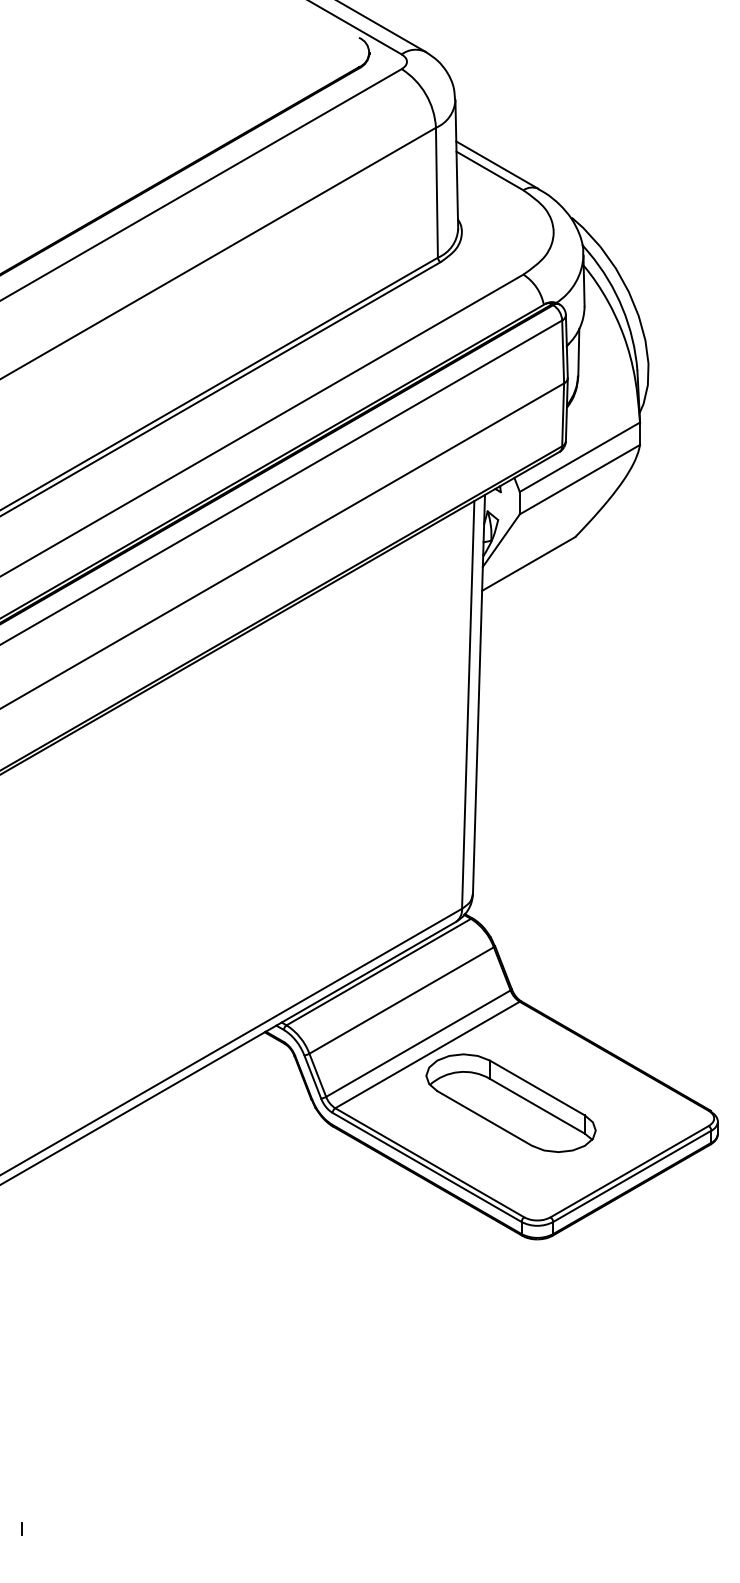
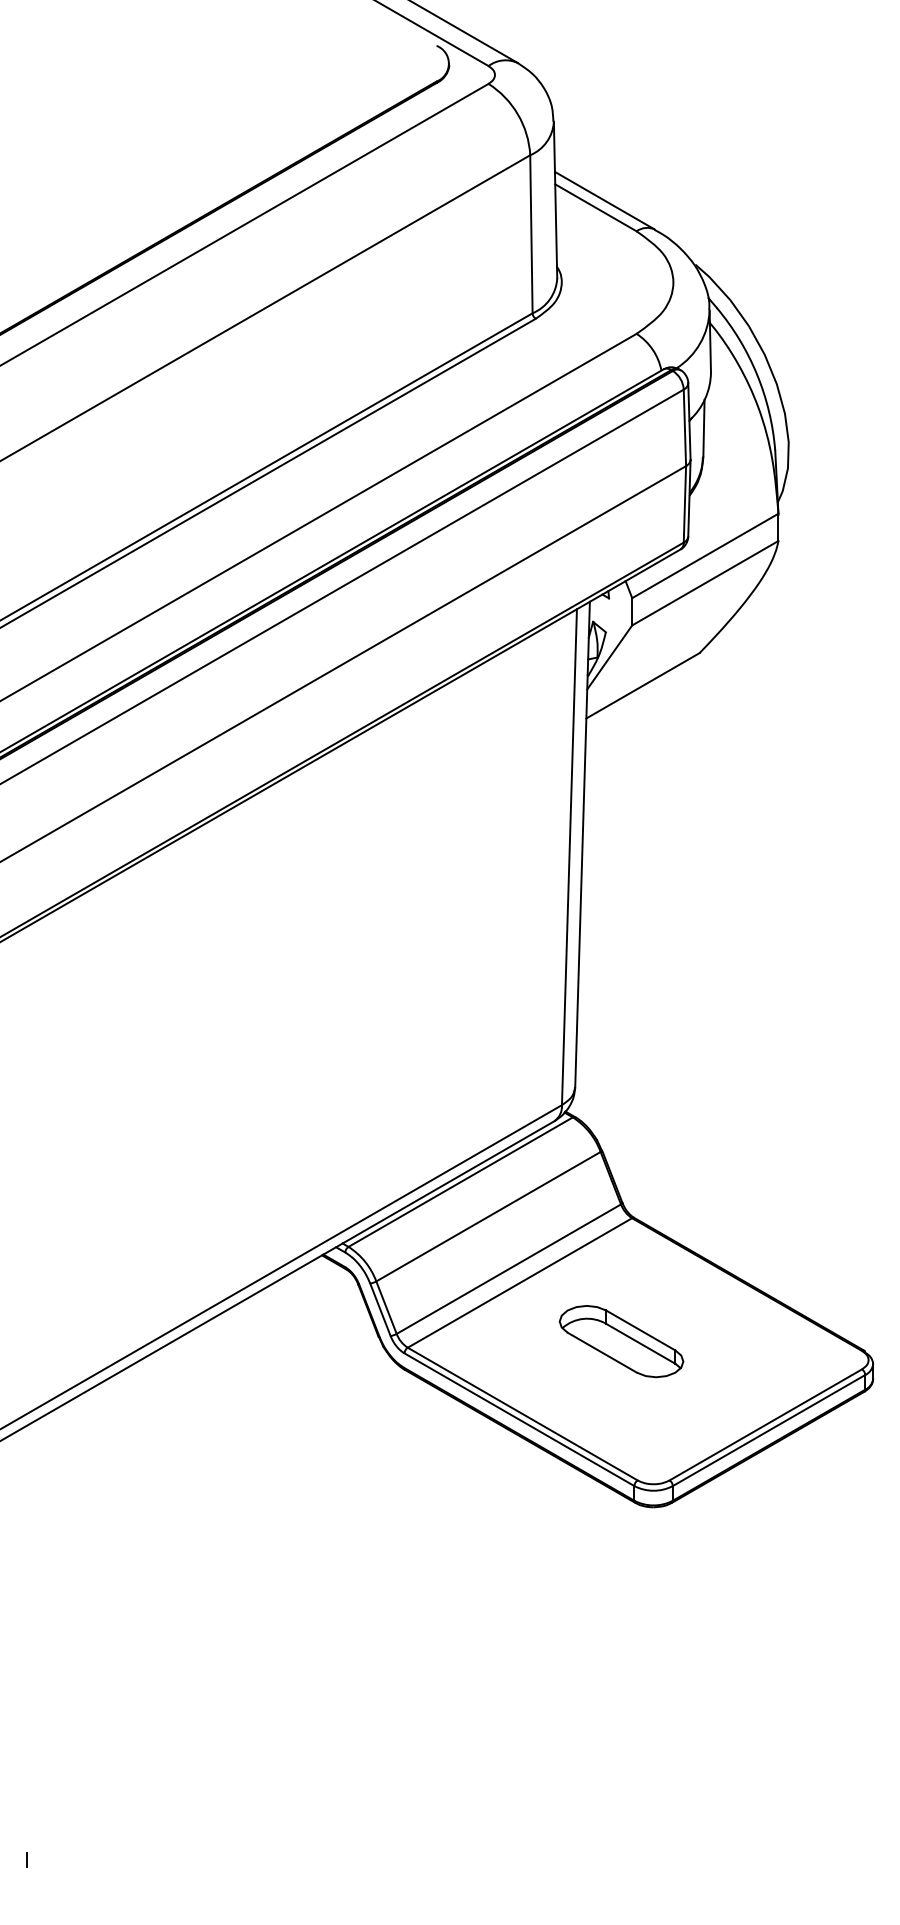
part: (511, 1103) -> (621, 1341), size x0.6

